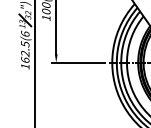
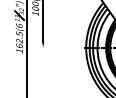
line: (78, 63) -> (60, 48), removed

